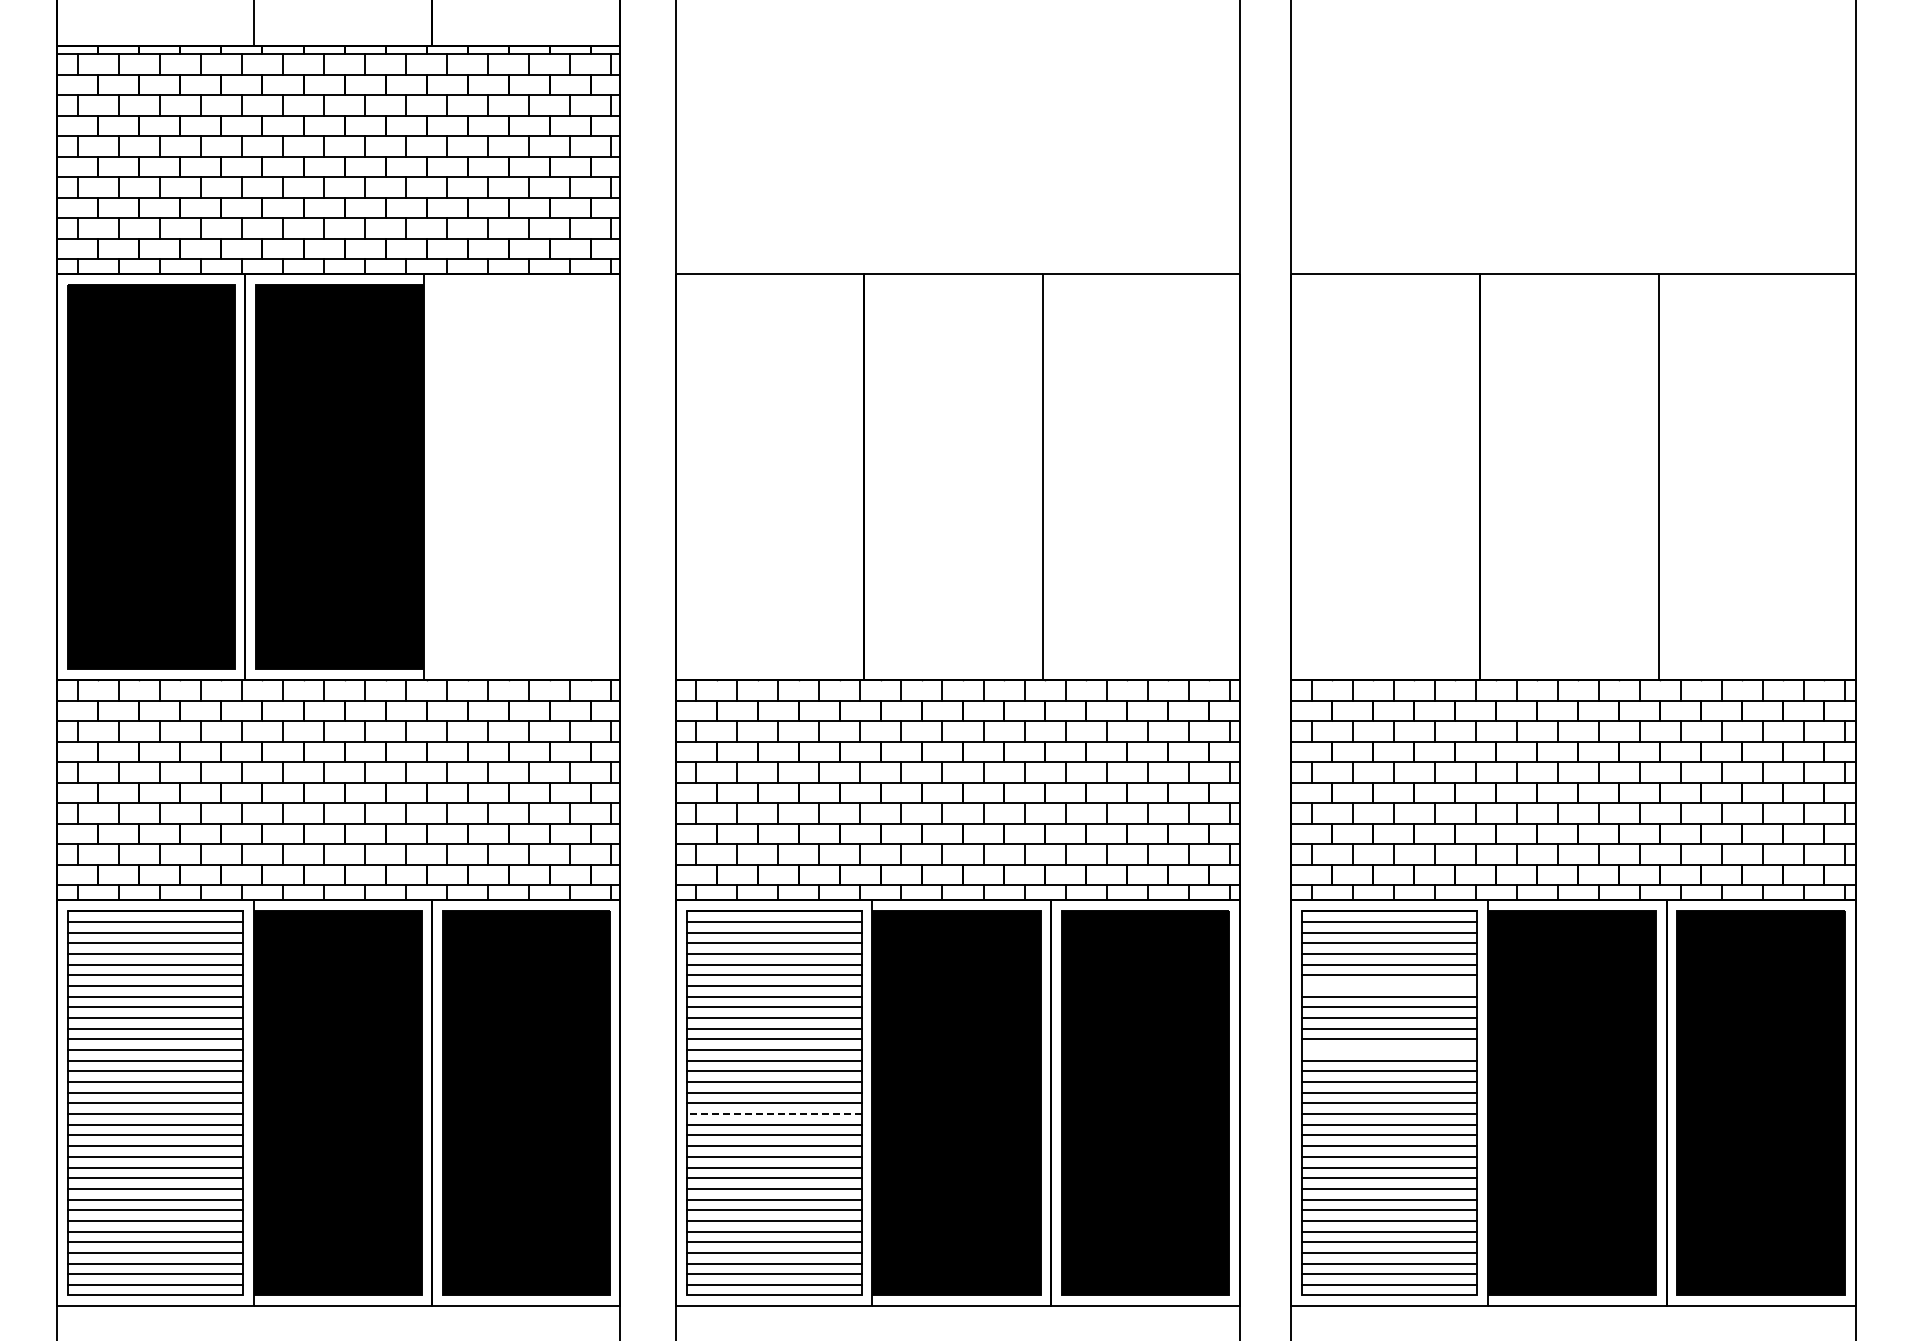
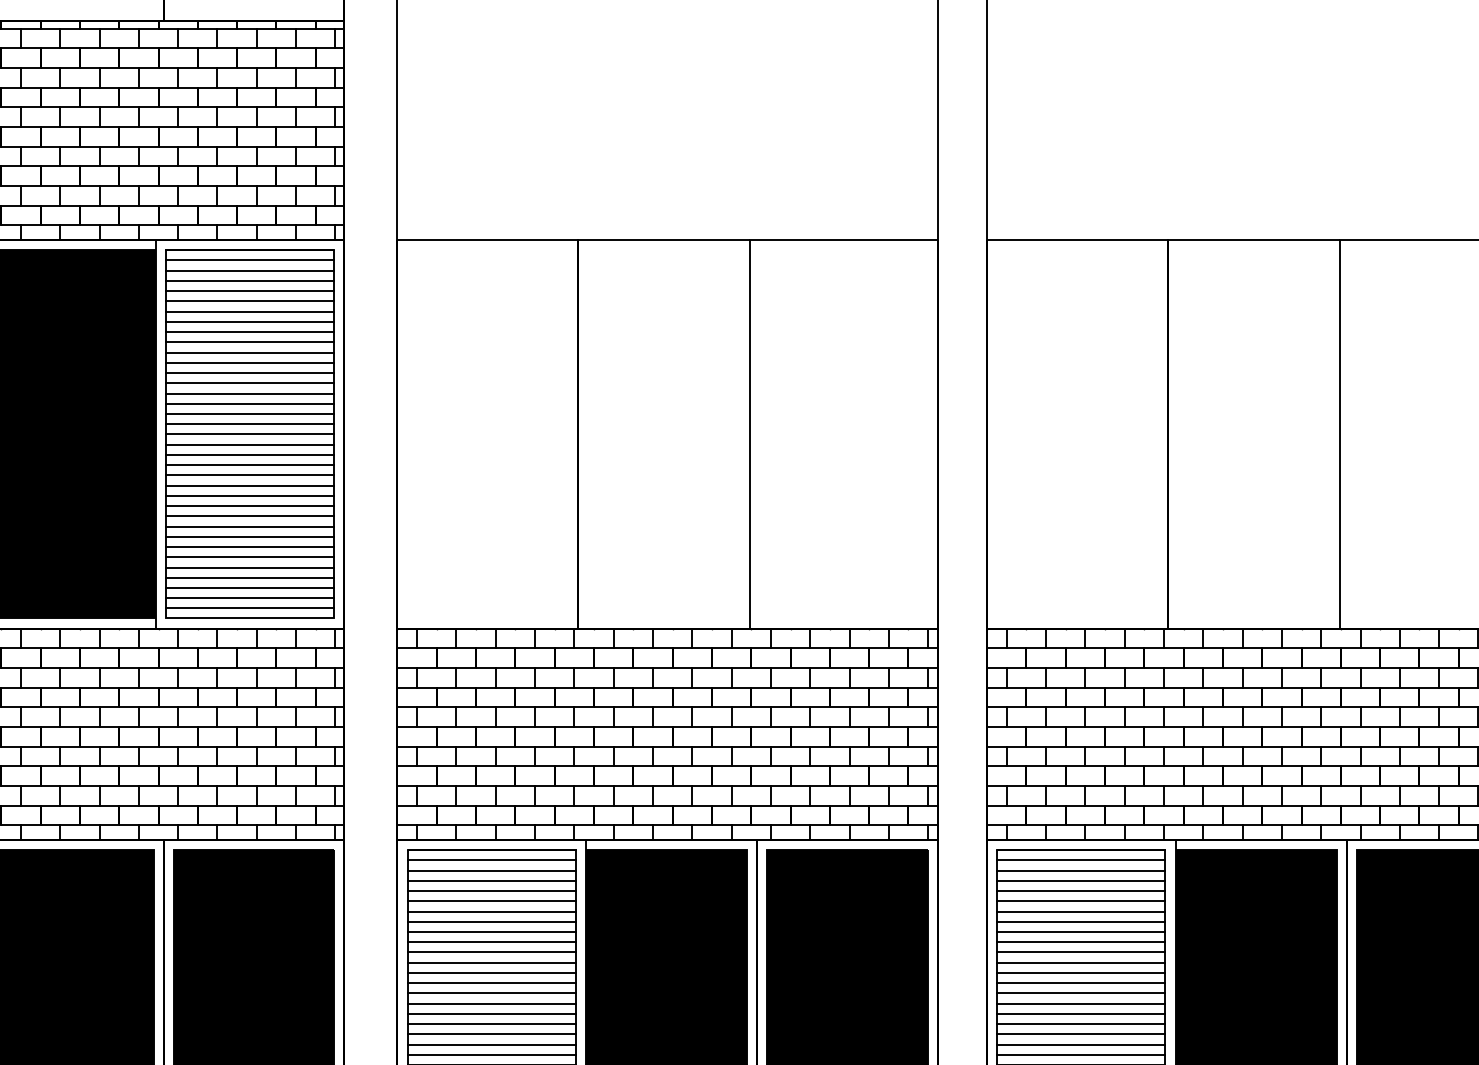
part: (521, 476) -> (249, 433), added
line: (1389, 985) -> (1081, 921), added
line: (1389, 1050) -> (1081, 983), added
line: (774, 1114) -> (491, 1044), dashed -> solid

